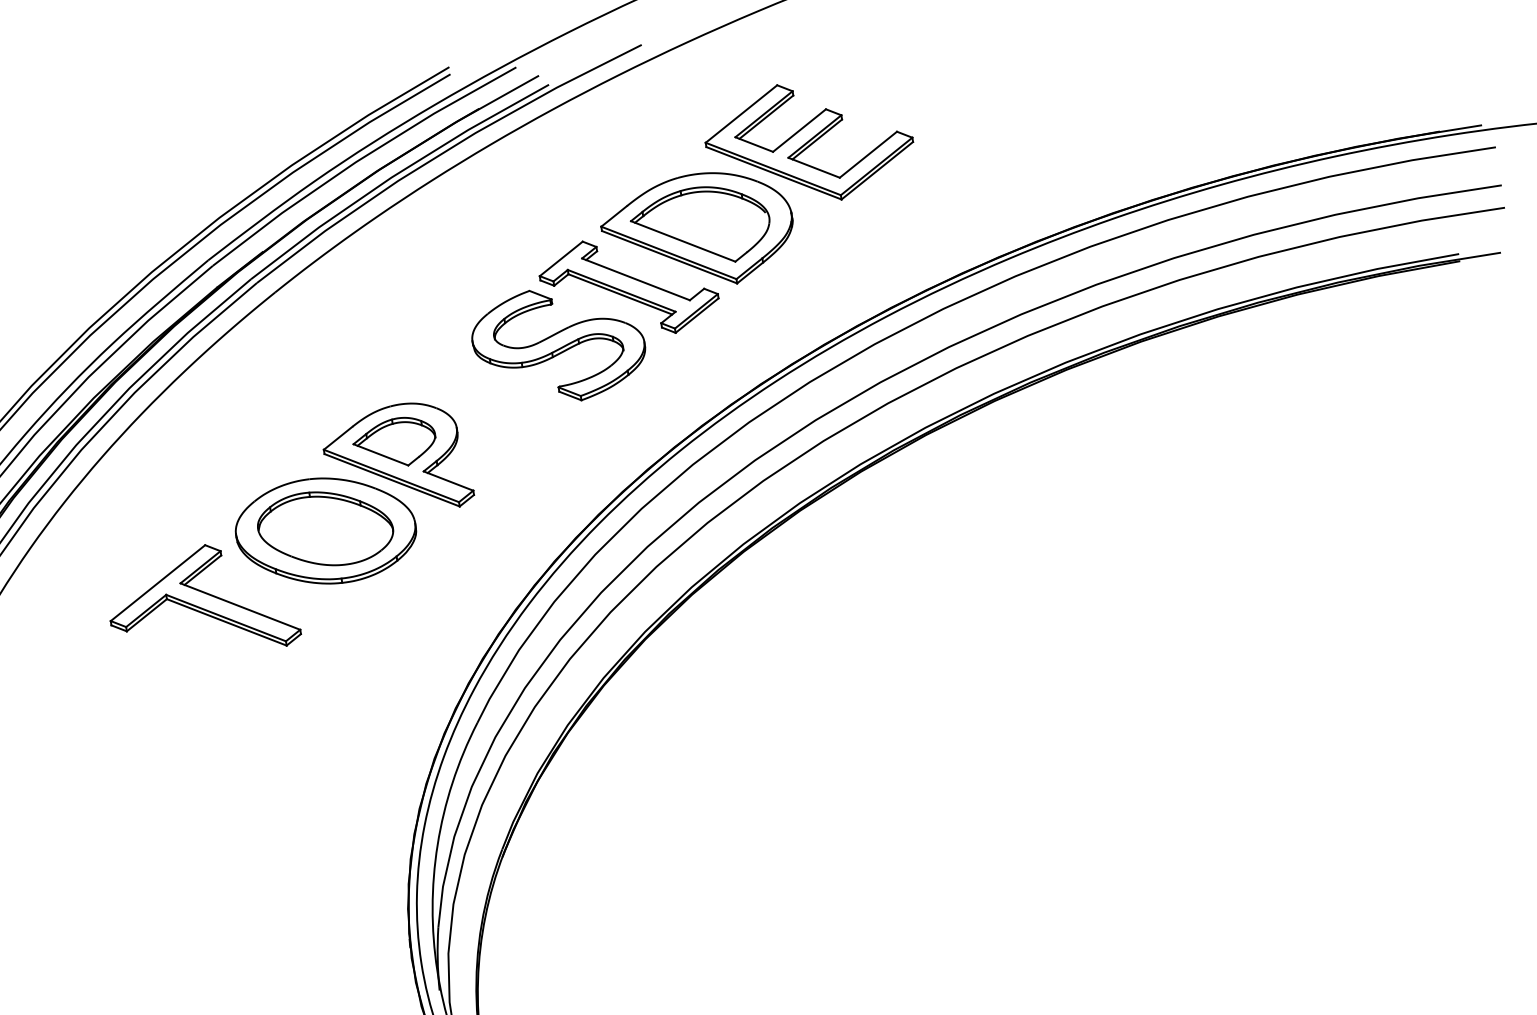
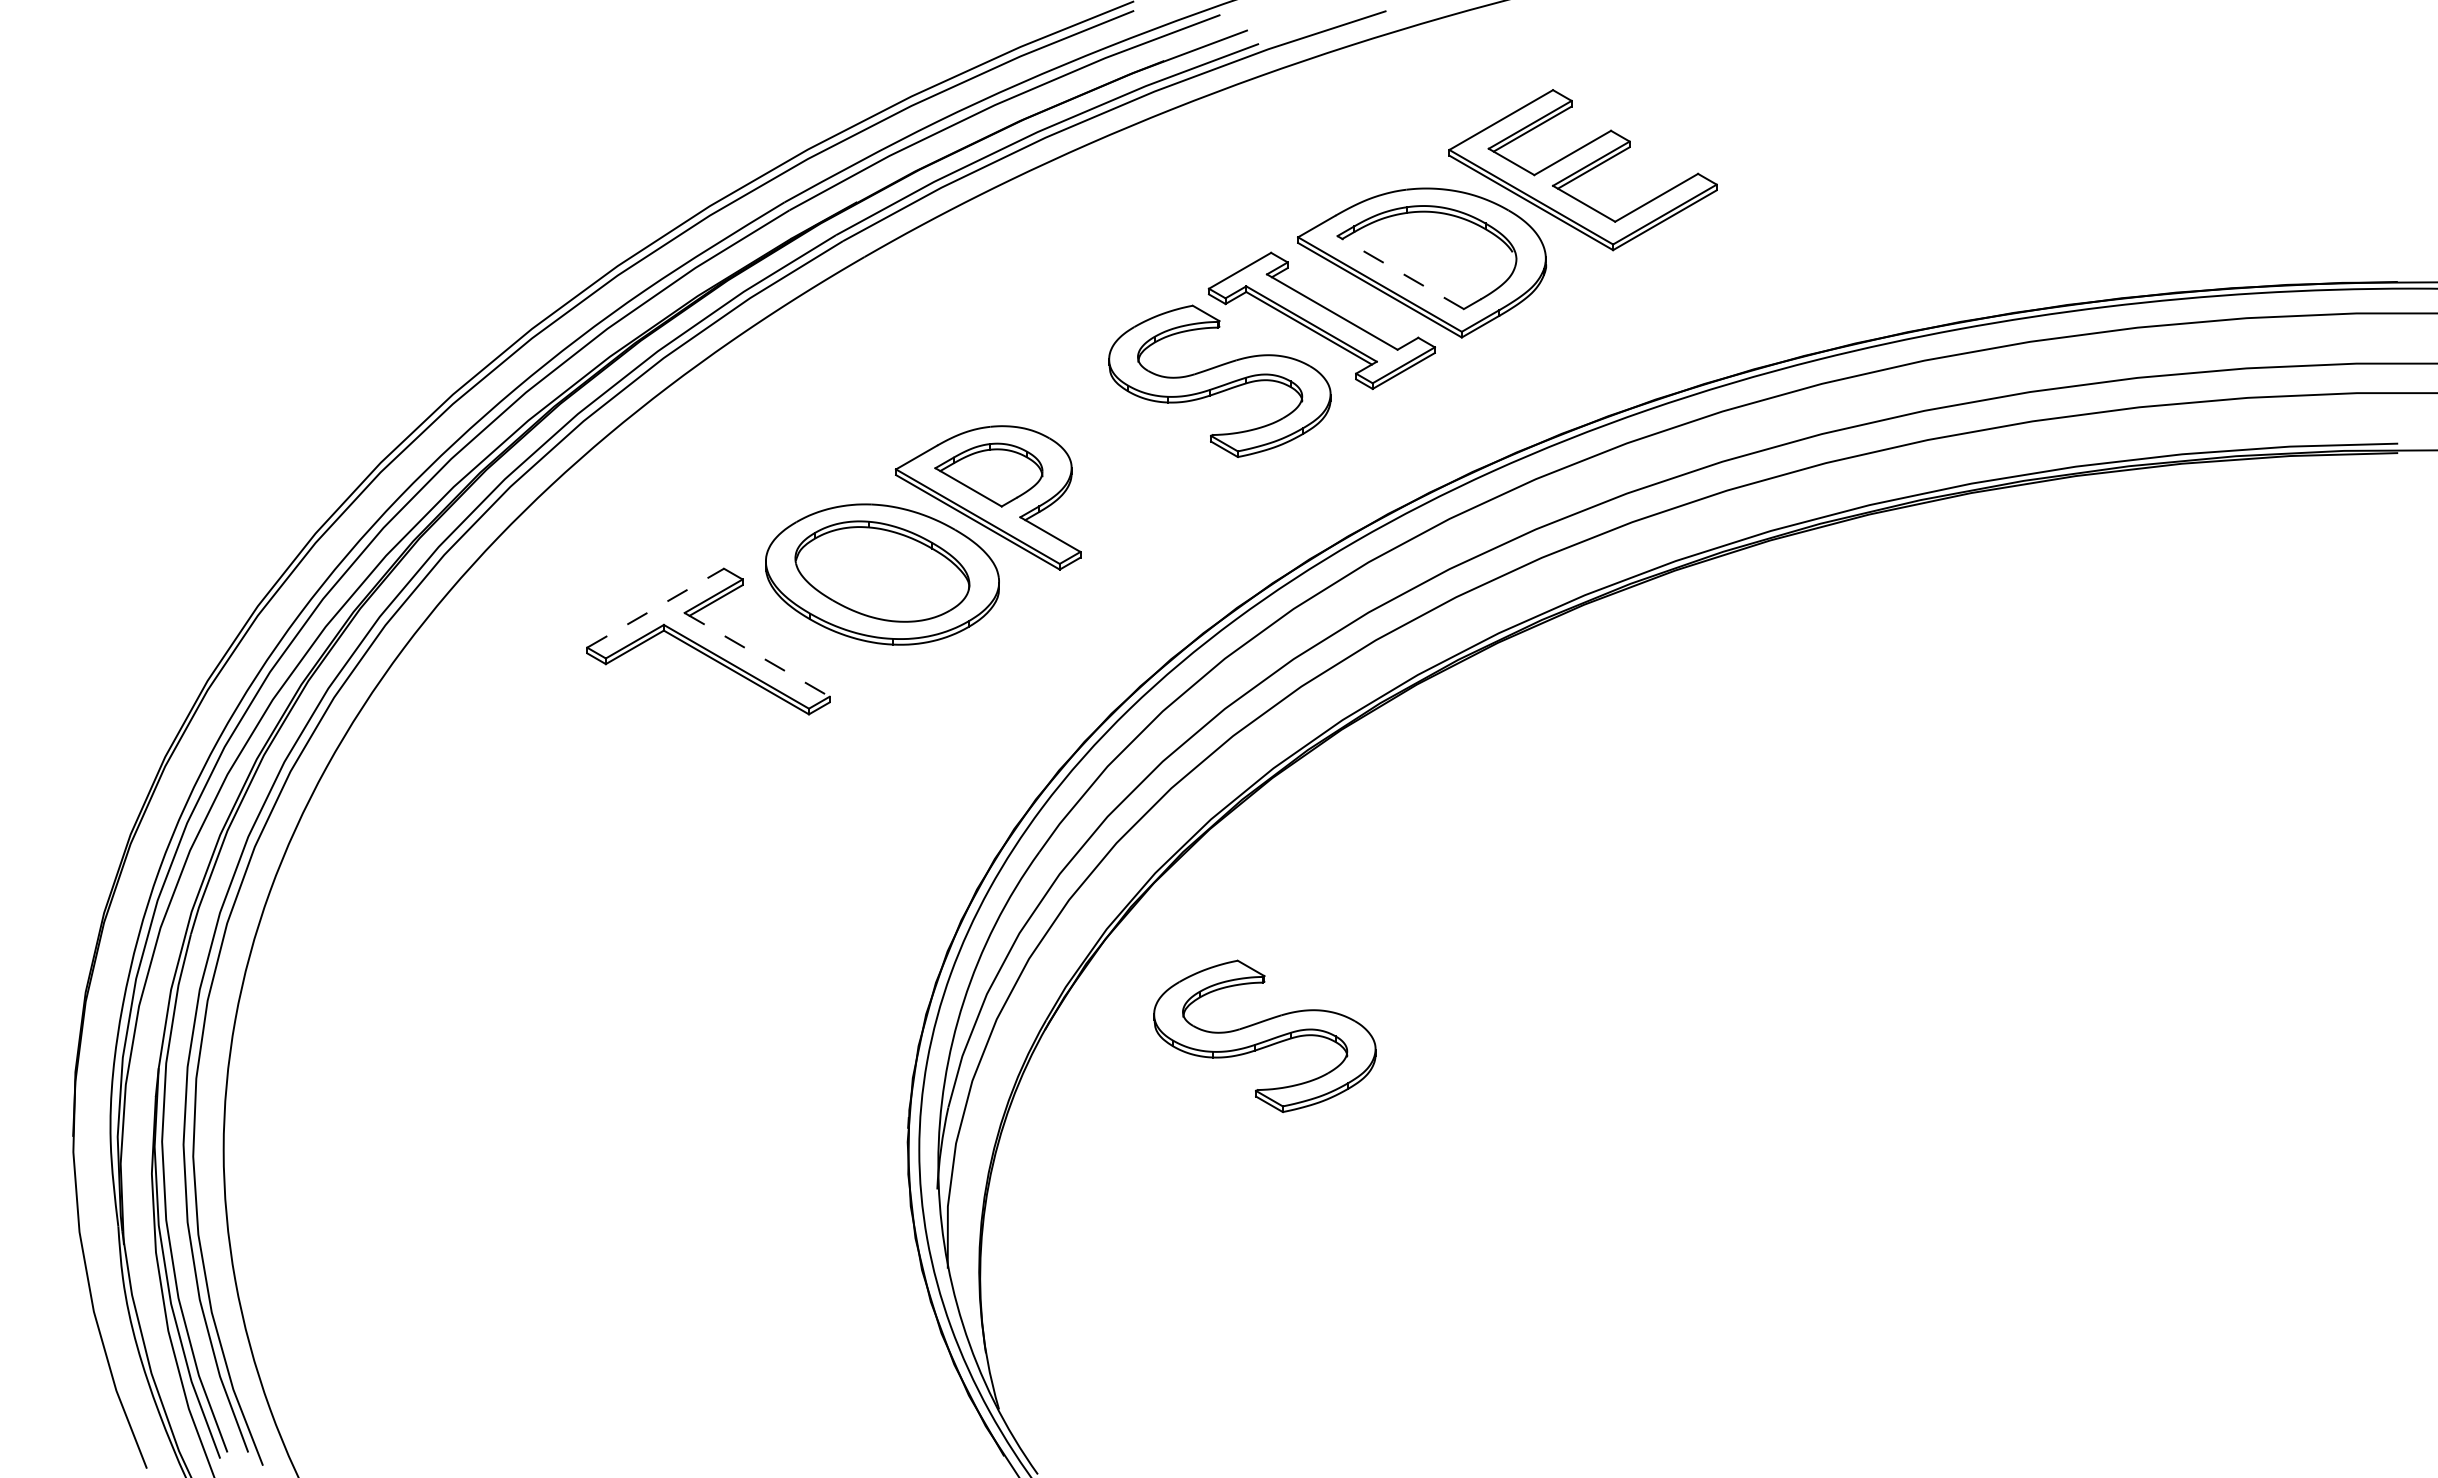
line: (683, 241) -> (1400, 272), solid -> dashed
line: (157, 583) -> (655, 608), solid -> dashed
line: (240, 606) -> (757, 654), solid -> dashed
part: (669, 835) -> (1264, 1035), added

